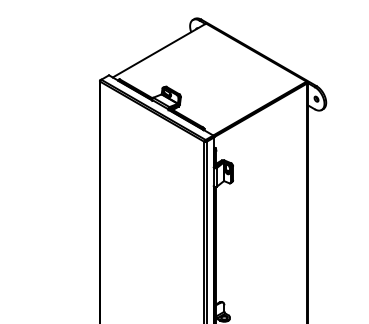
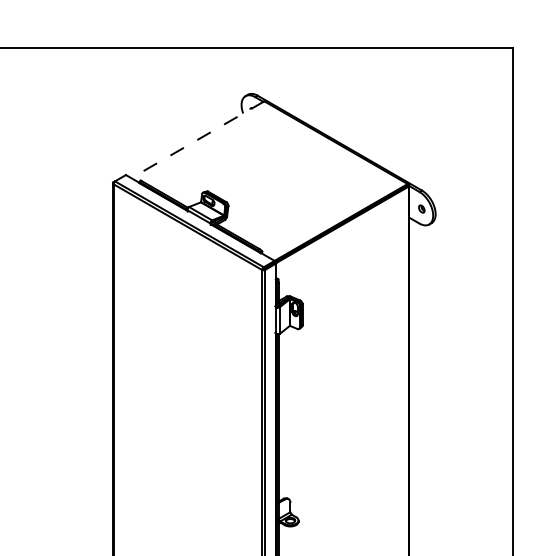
line: (159, 50) -> (197, 139), solid -> dashed

